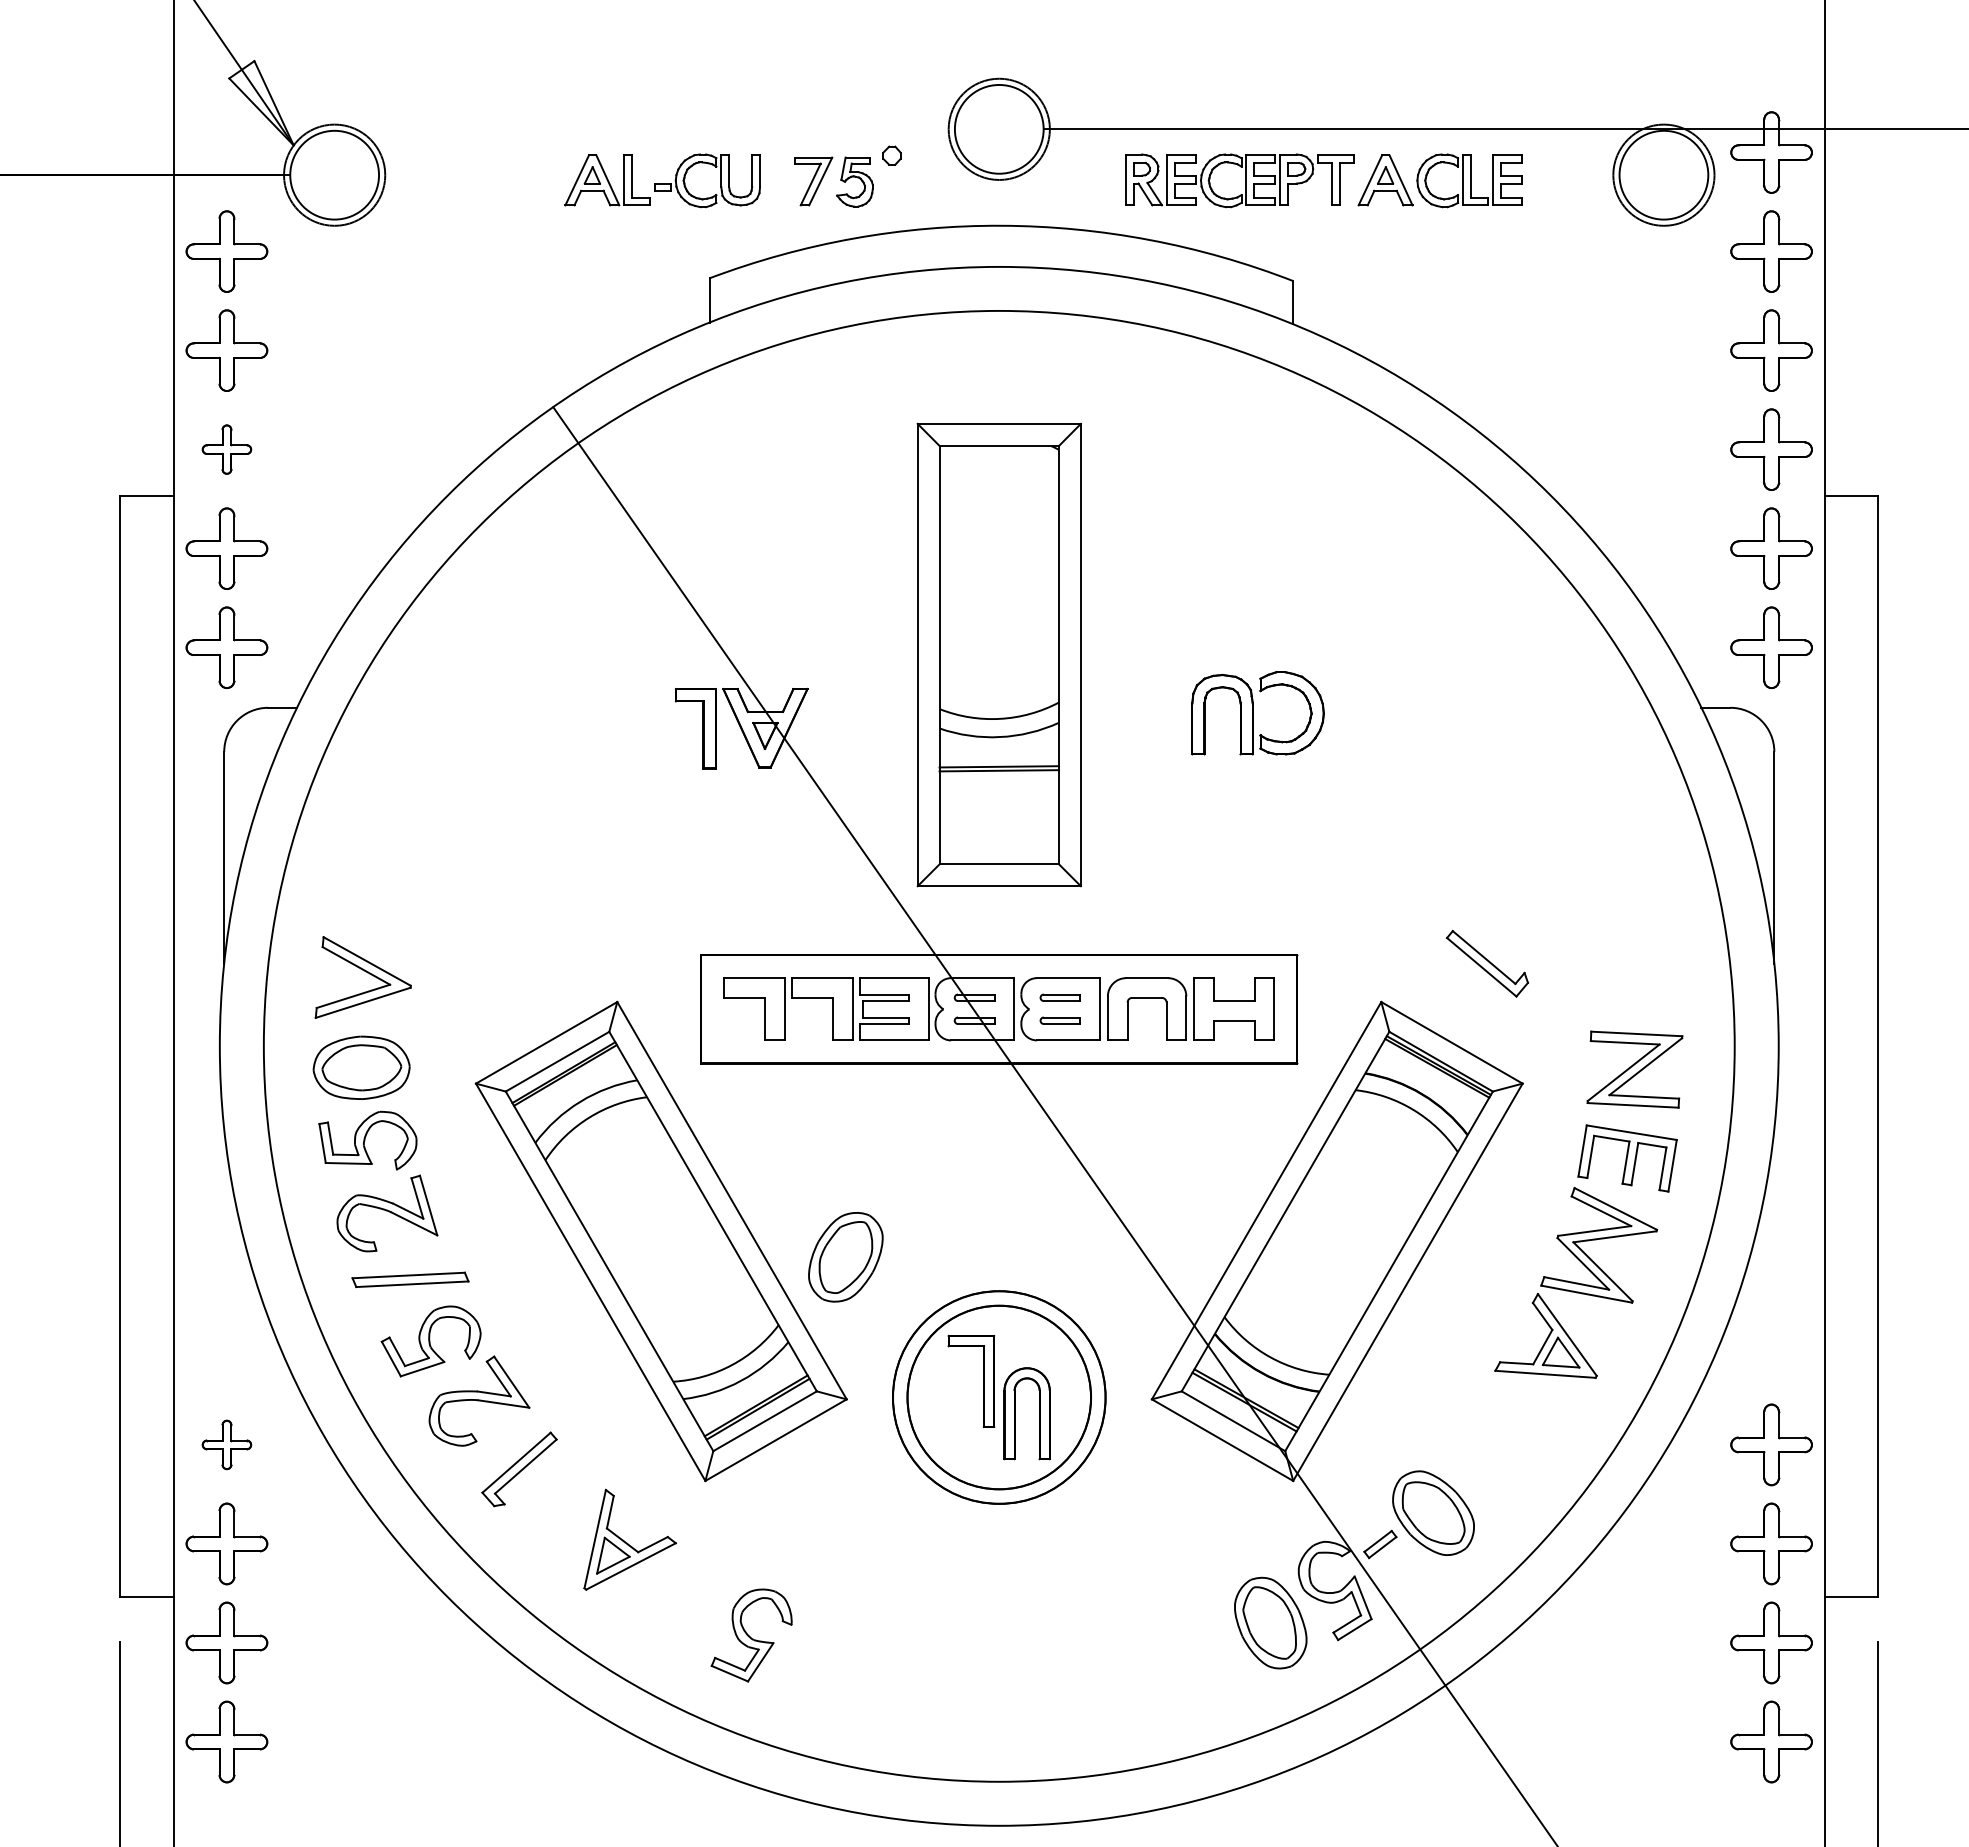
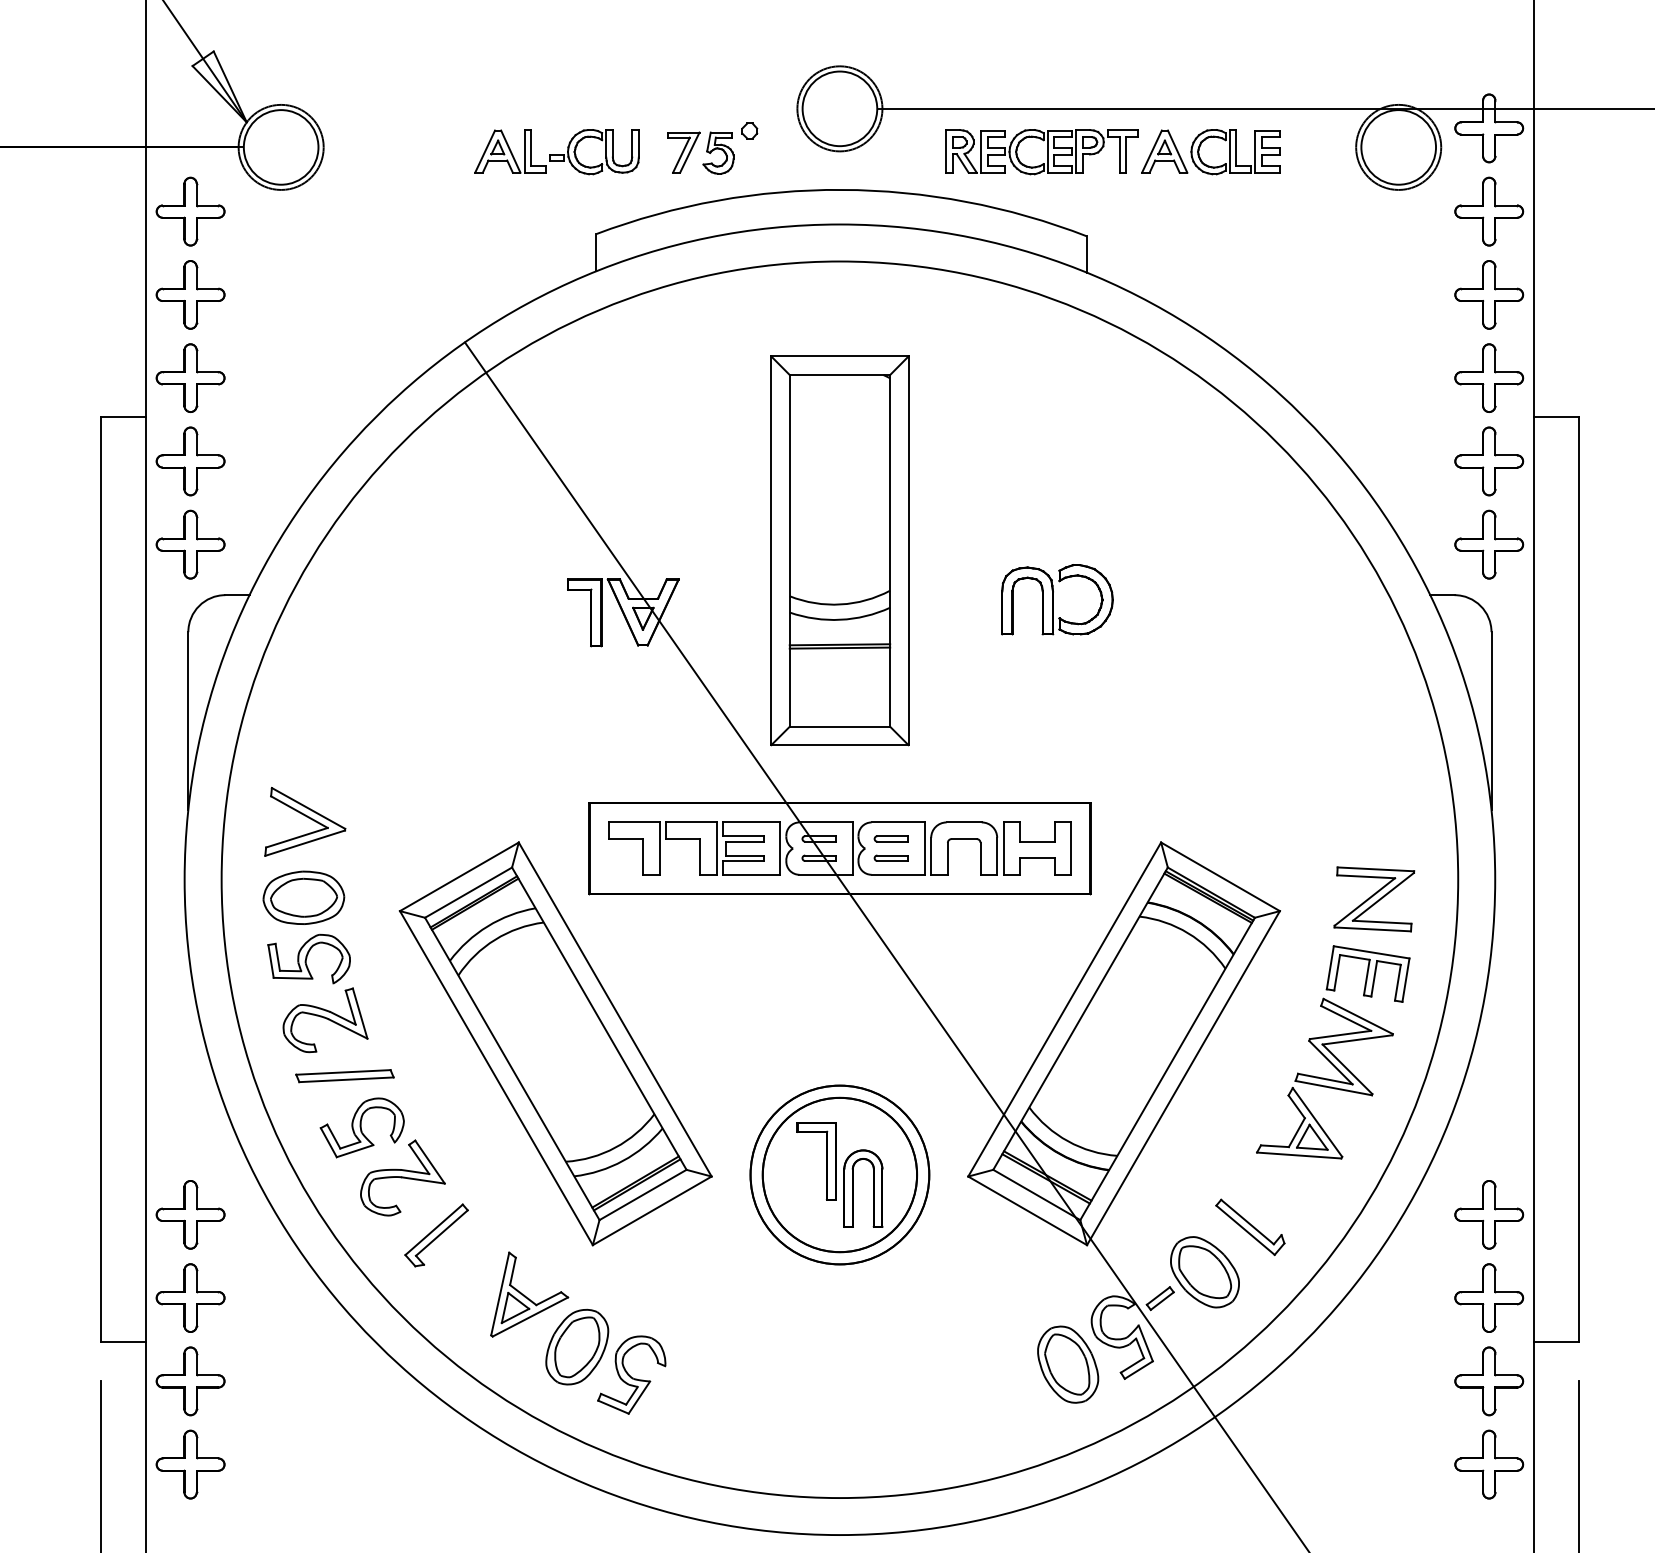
part: (226, 449) -> (190, 378), size x1.67
part: (1487, 963) -> (1250, 1227), moved
part: (845, 1257) -> (576, 1347), moved
part: (226, 1444) -> (190, 1214), size x1.67

